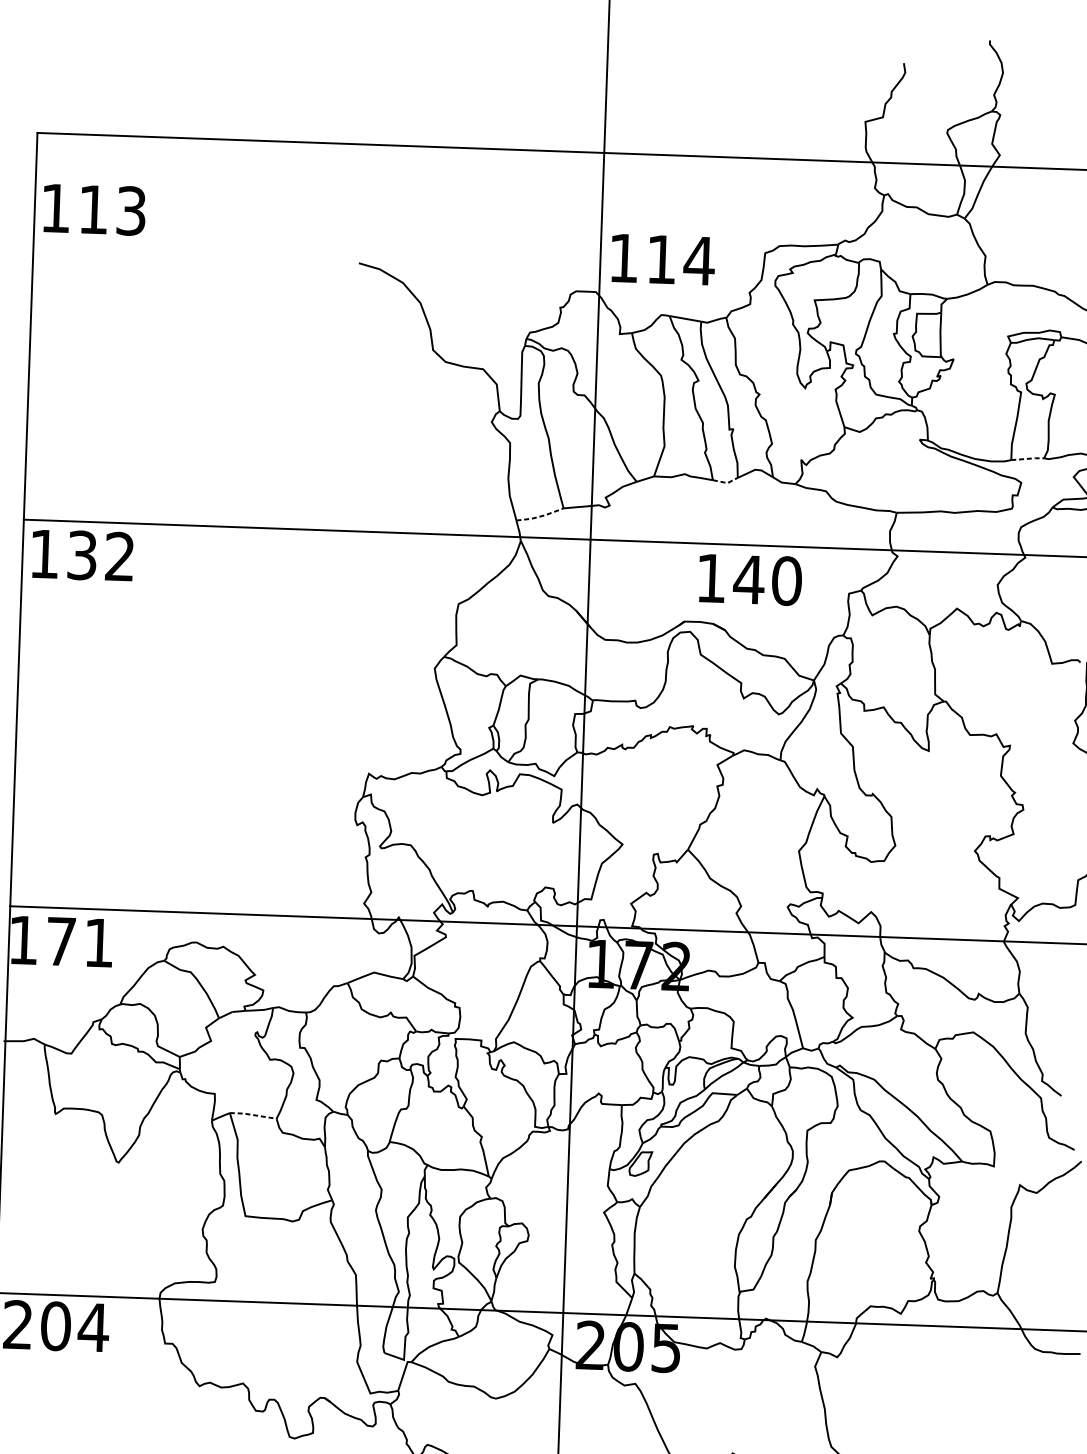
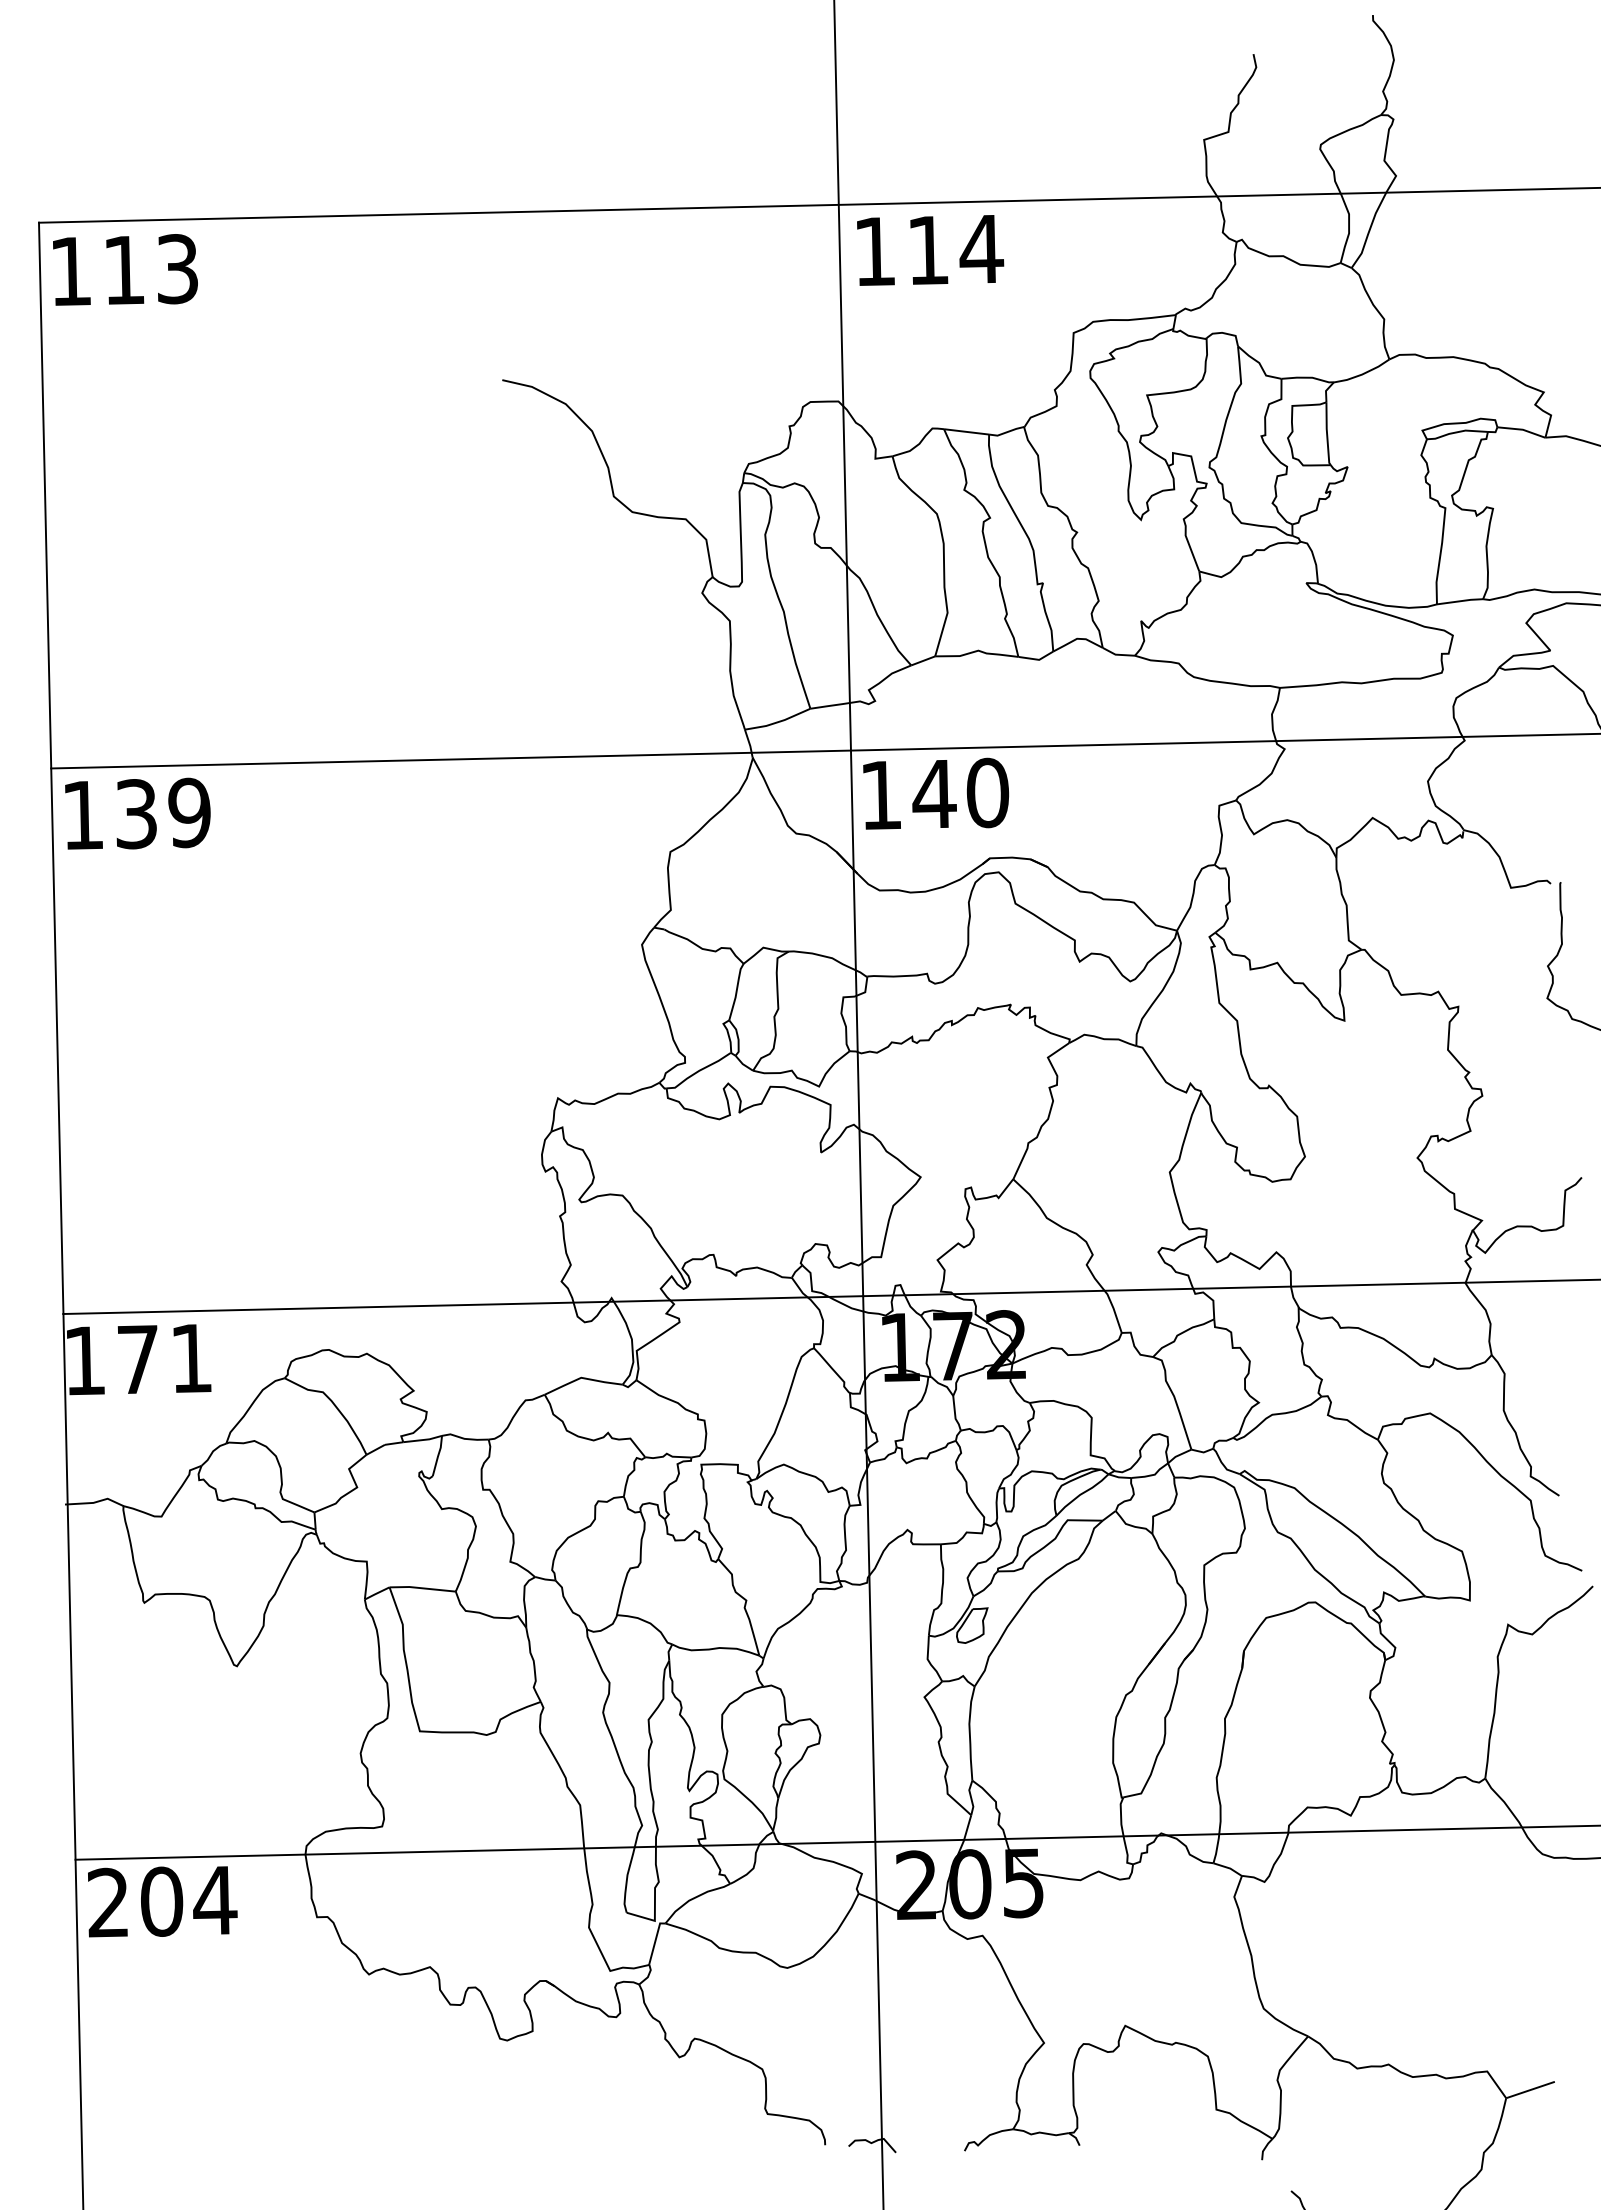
text: (94, 209) -> (125, 269), moved
text: (663, 259) -> (930, 250), moved
line: (1028, 459) -> (1461, 601), dashed -> solid
line: (726, 482) -> (1037, 659), dashed -> solid
line: (540, 516) -> (778, 722), dashed -> solid
text: (119, 556) -> (189, 812), 132 -> 139
text: (750, 579) -> (936, 793), moved
line: (253, 1115) -> (422, 1588), dashed -> solid

